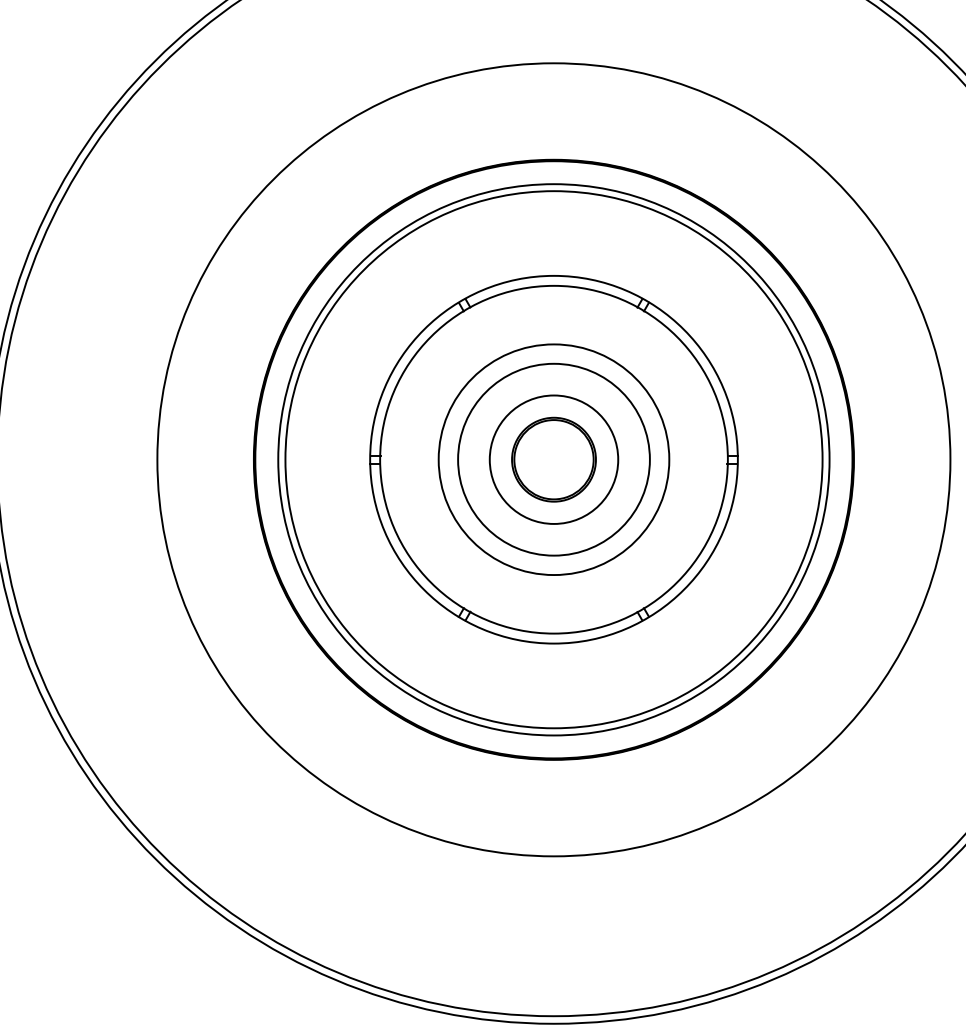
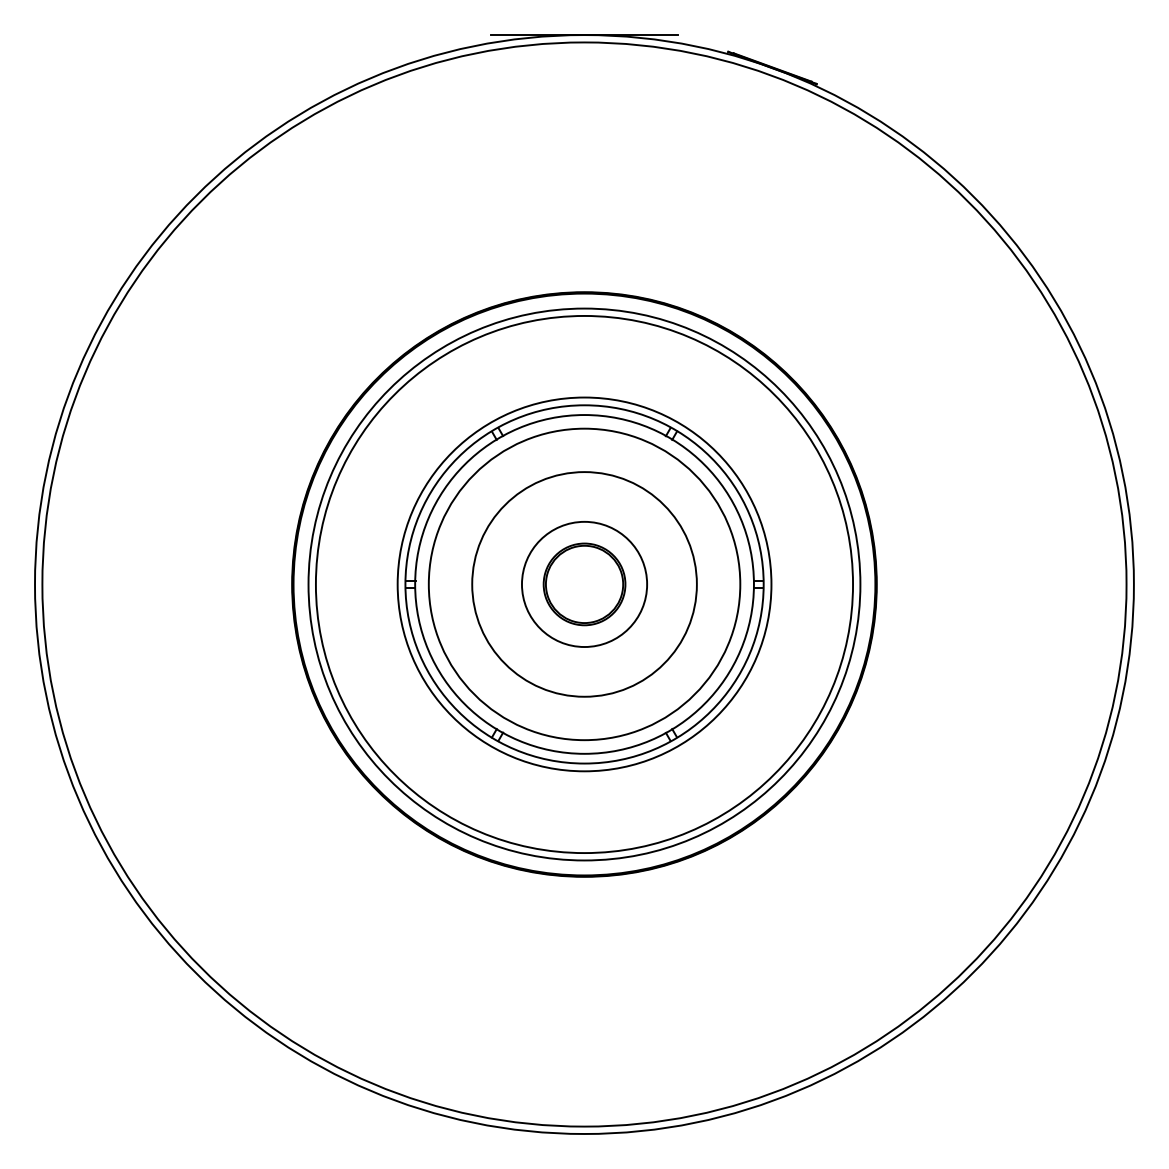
circle: (553, 459) -> (584, 584), size x0.71
circle: (553, 459) -> (584, 584), size x0.71
circle: (553, 459) -> (584, 584), size x1.67

